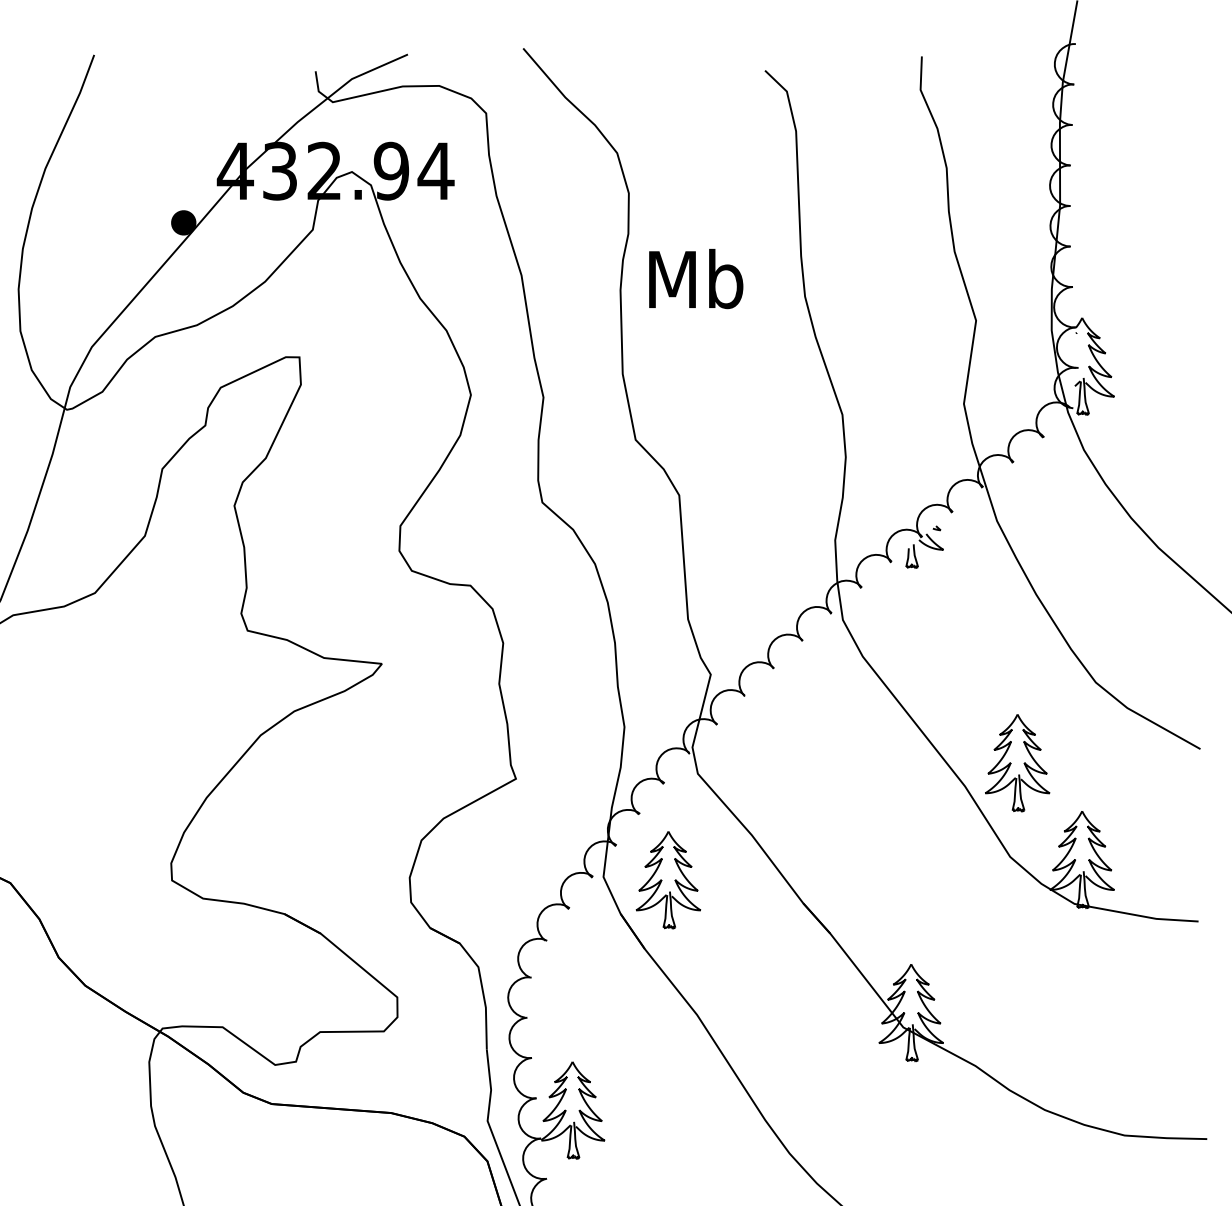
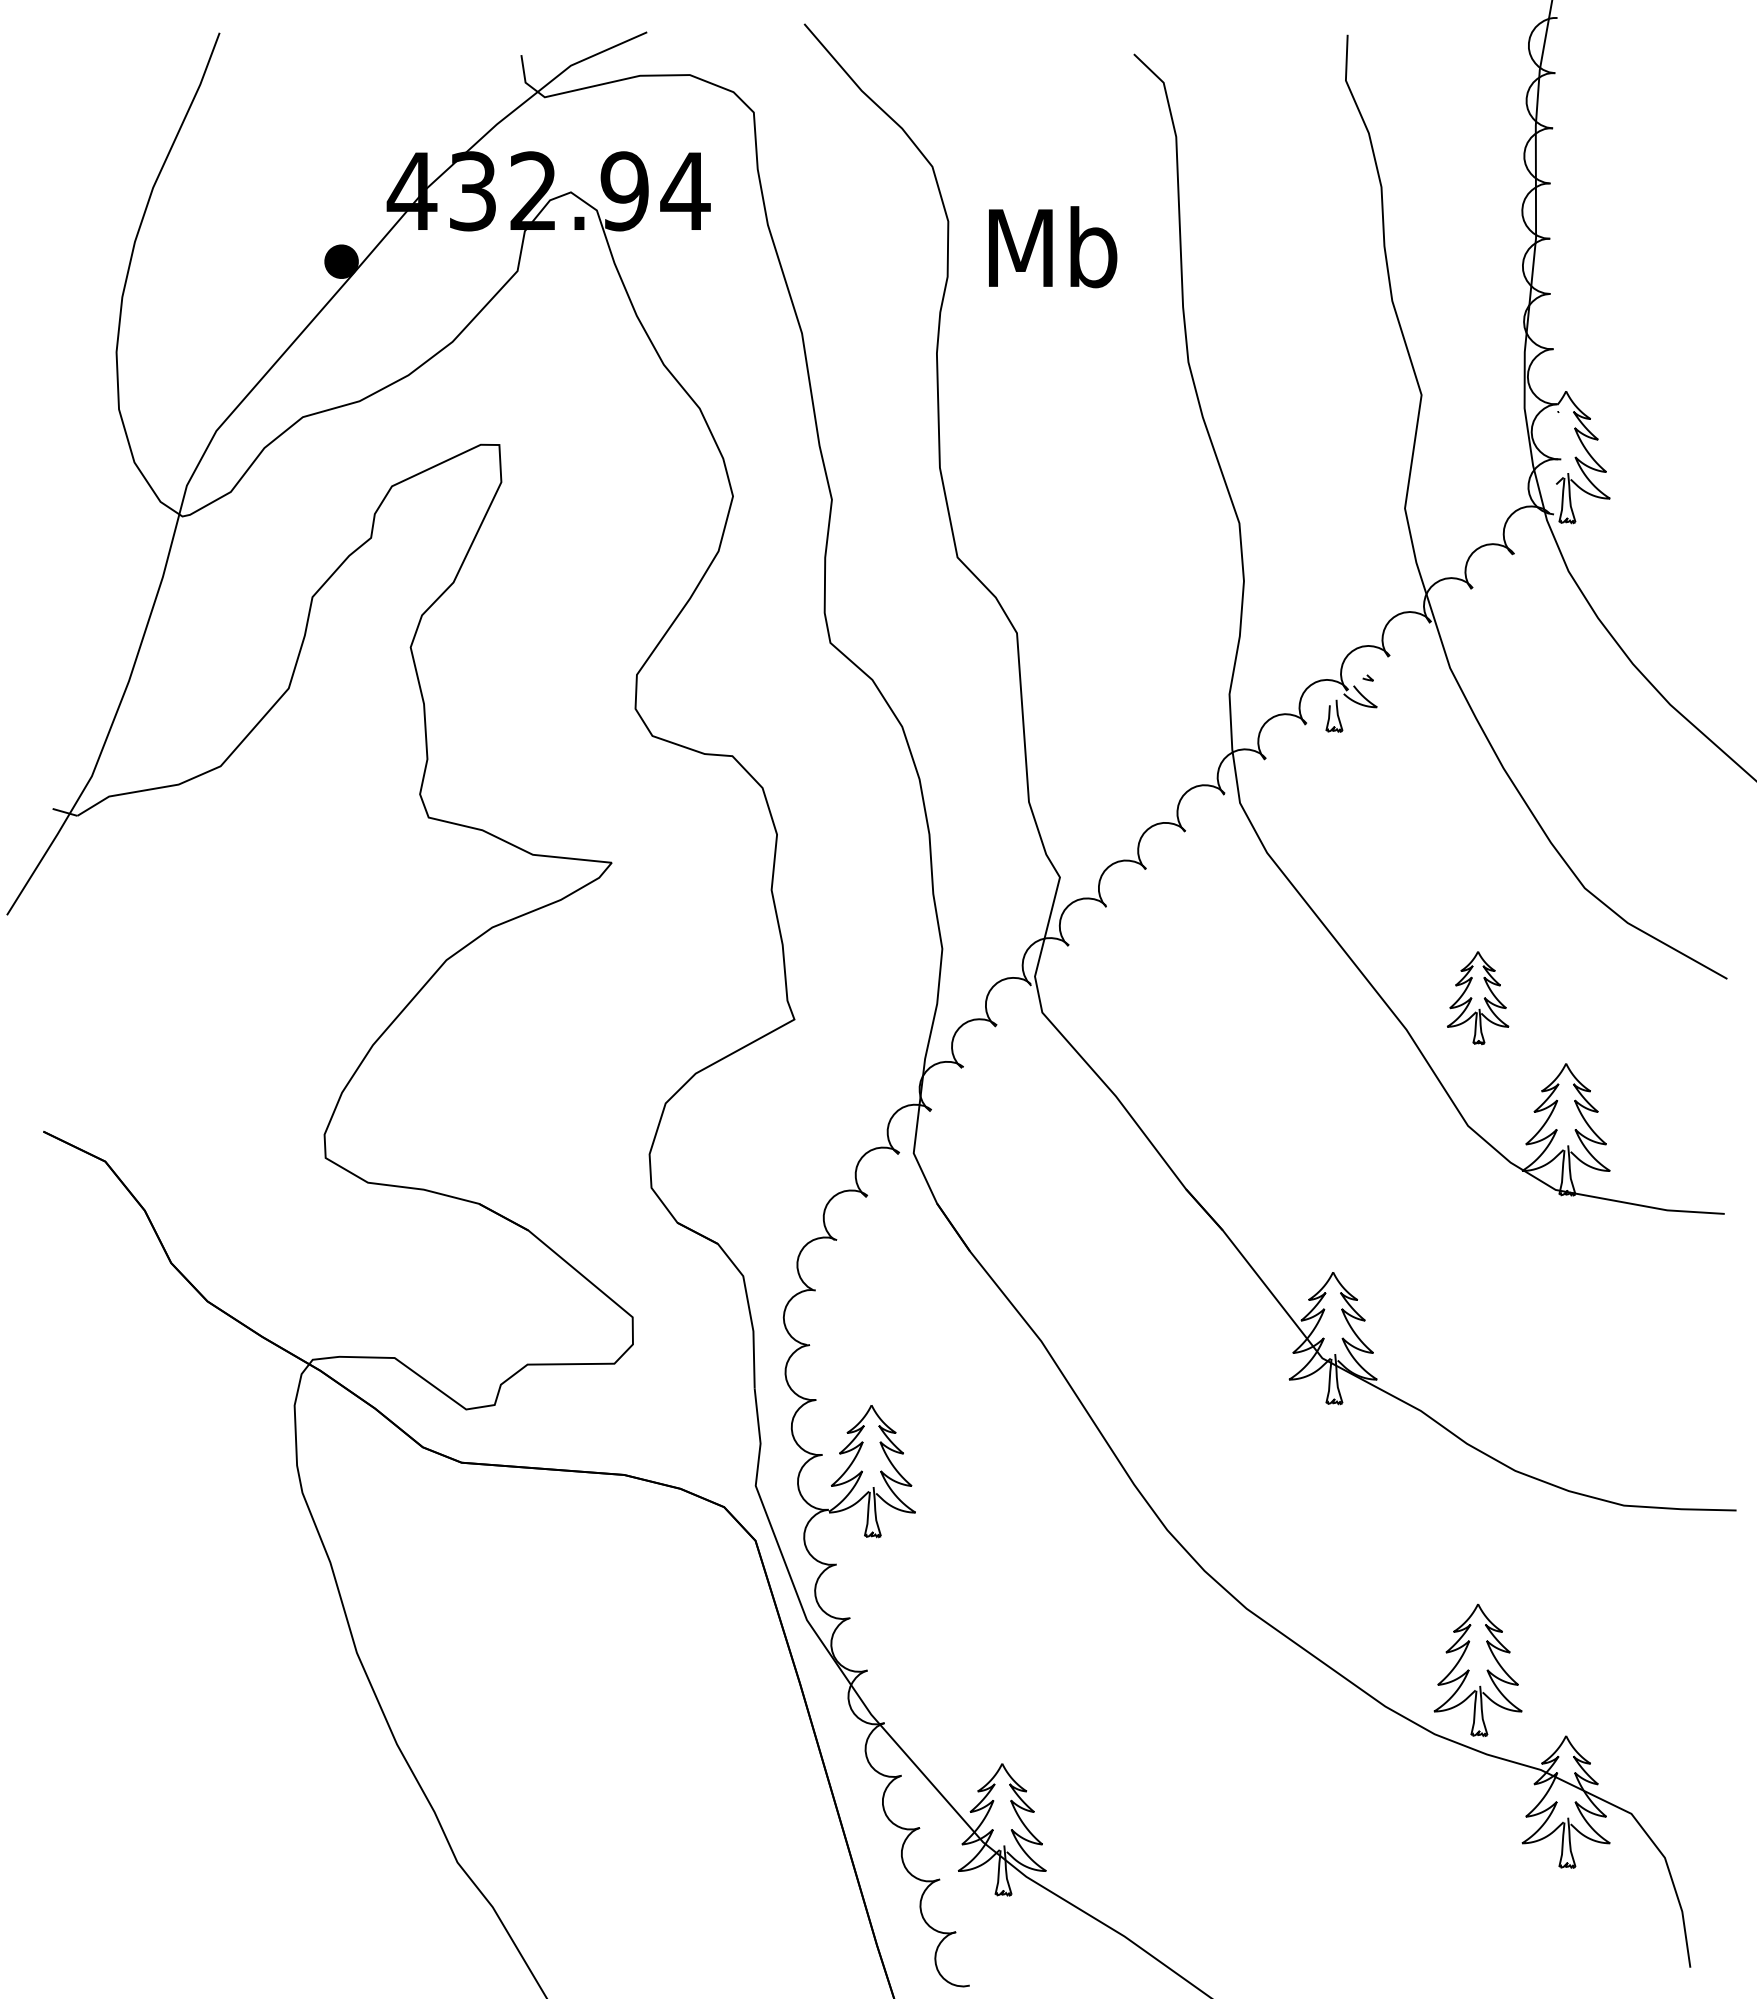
text: (696, 279) -> (1053, 247), moved
part: (1017, 762) -> (1477, 997), size x0.7
part: (668, 880) -> (1002, 1157), removed

